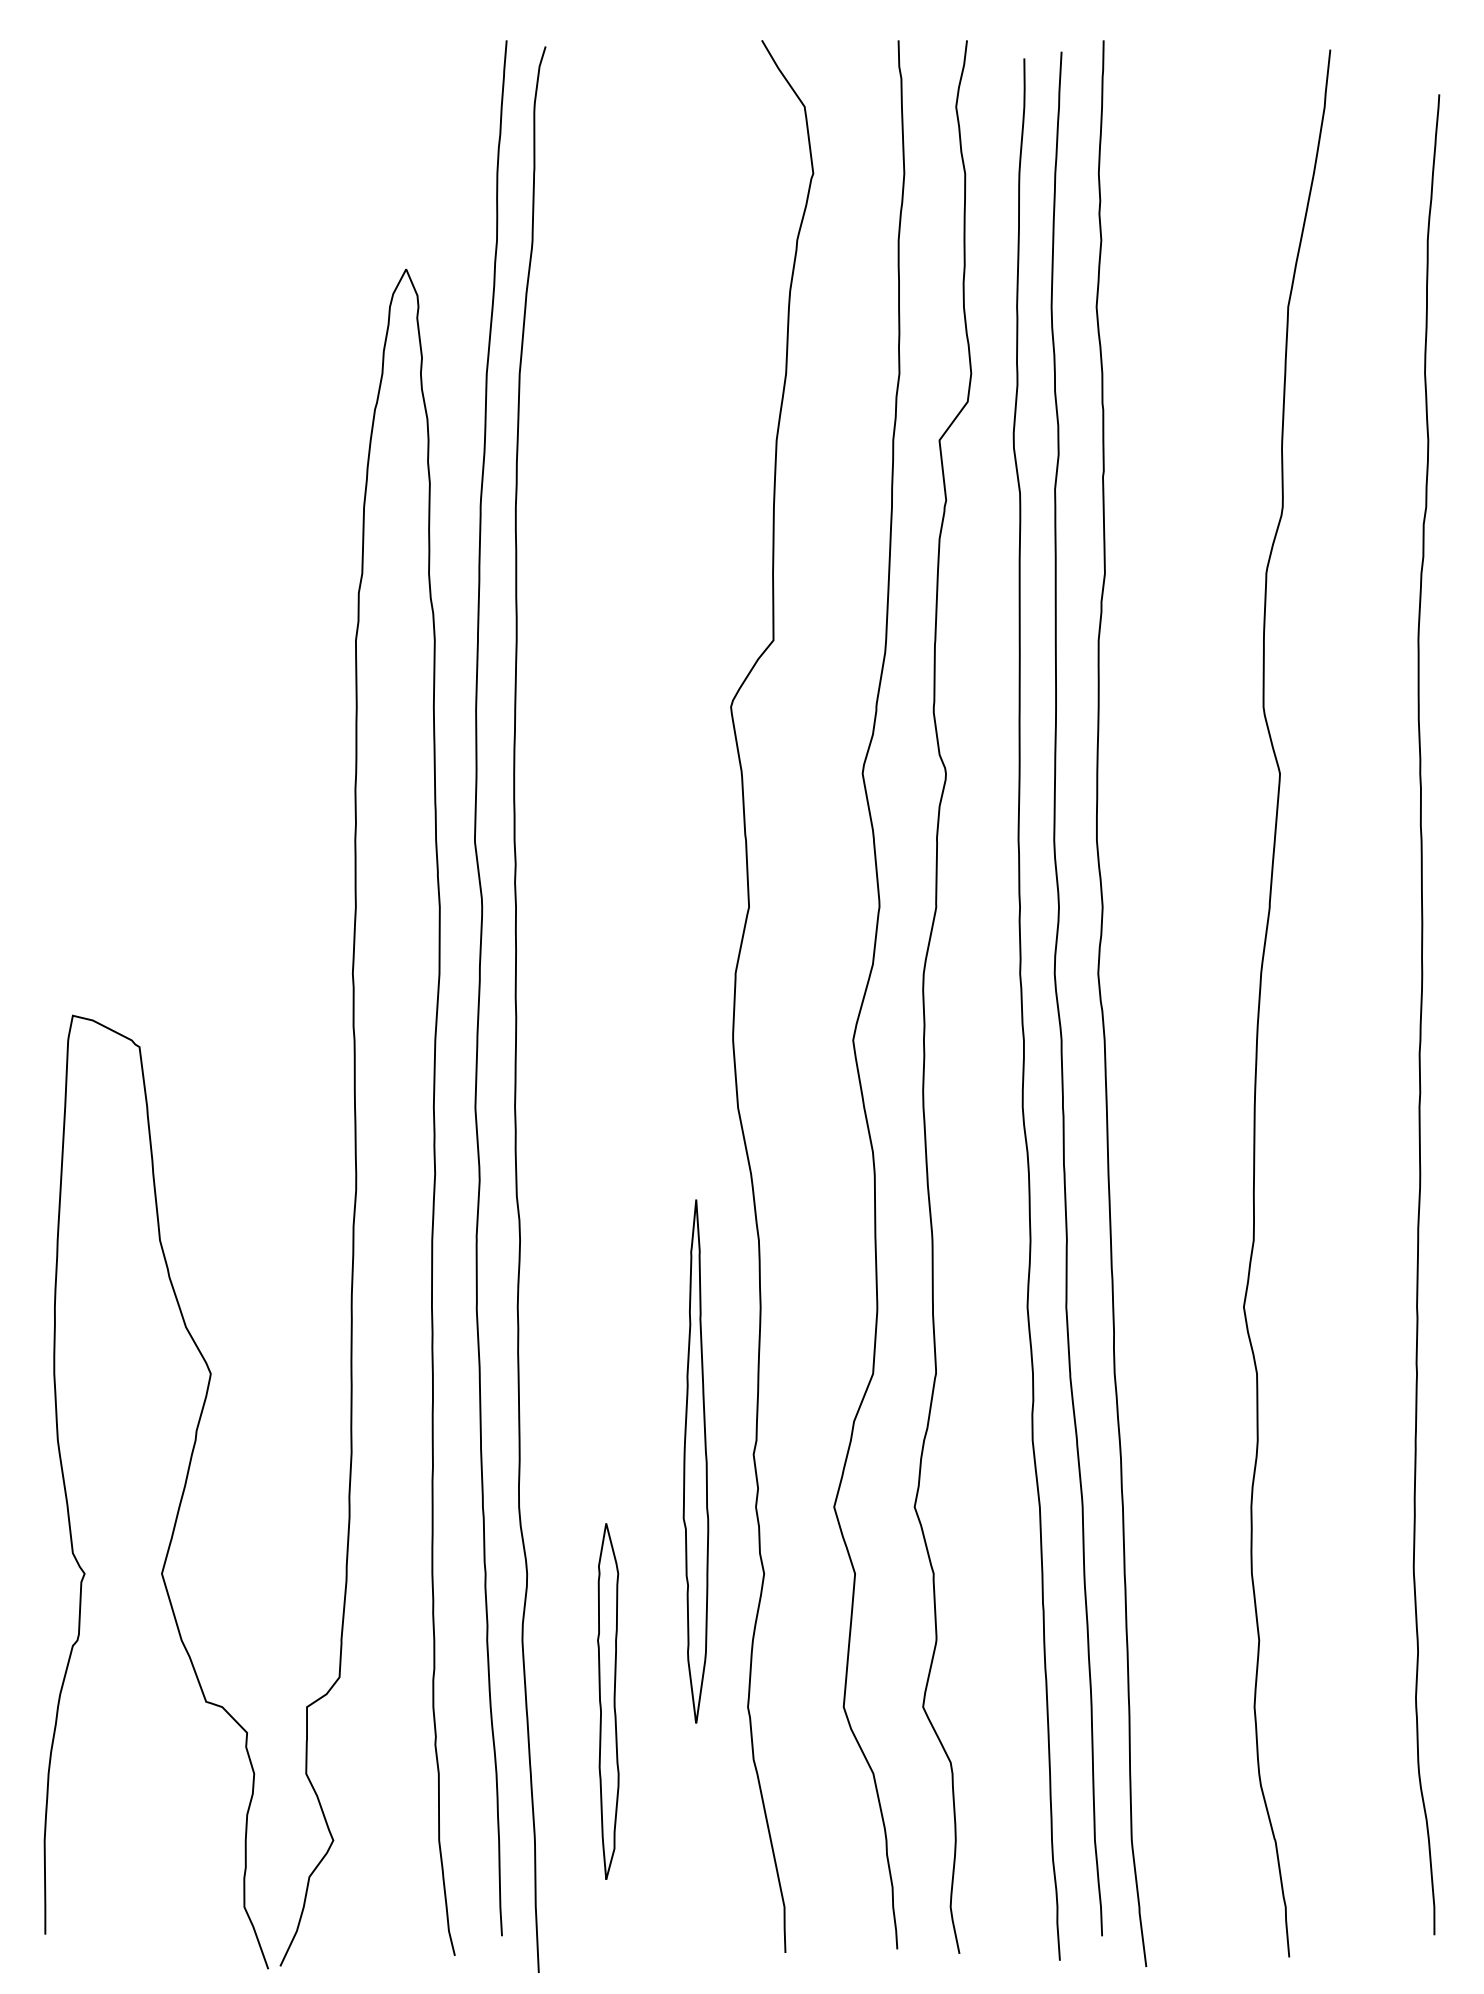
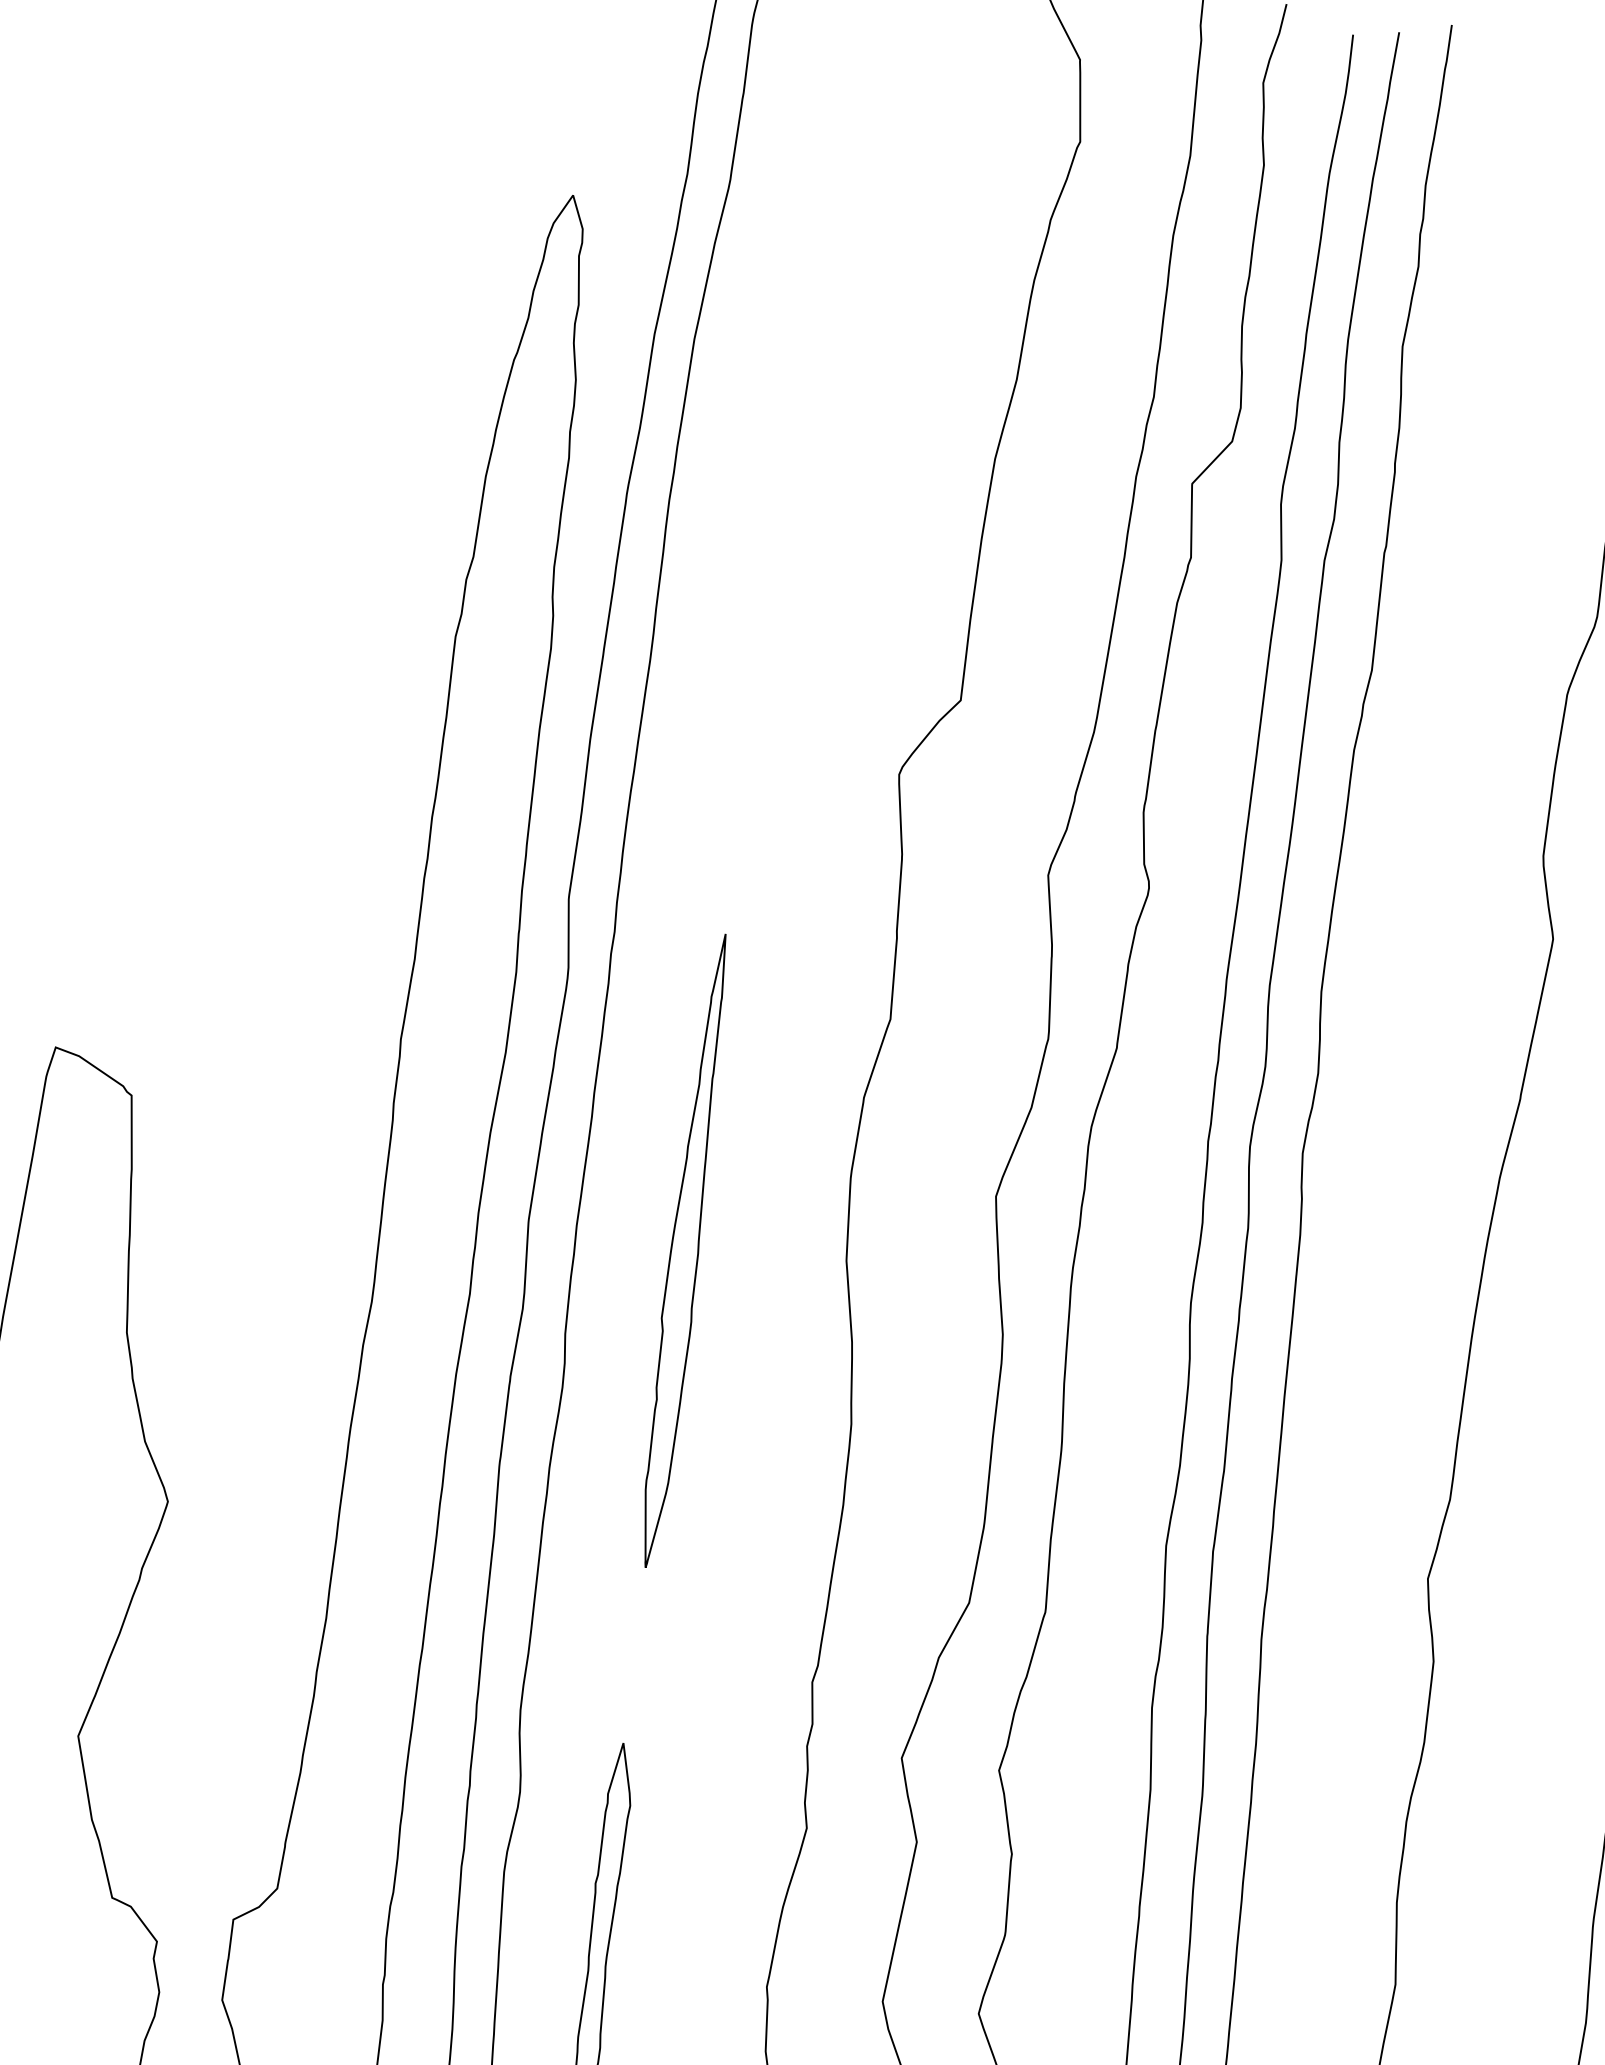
part: (695, 1461) -> (684, 1250), moved

